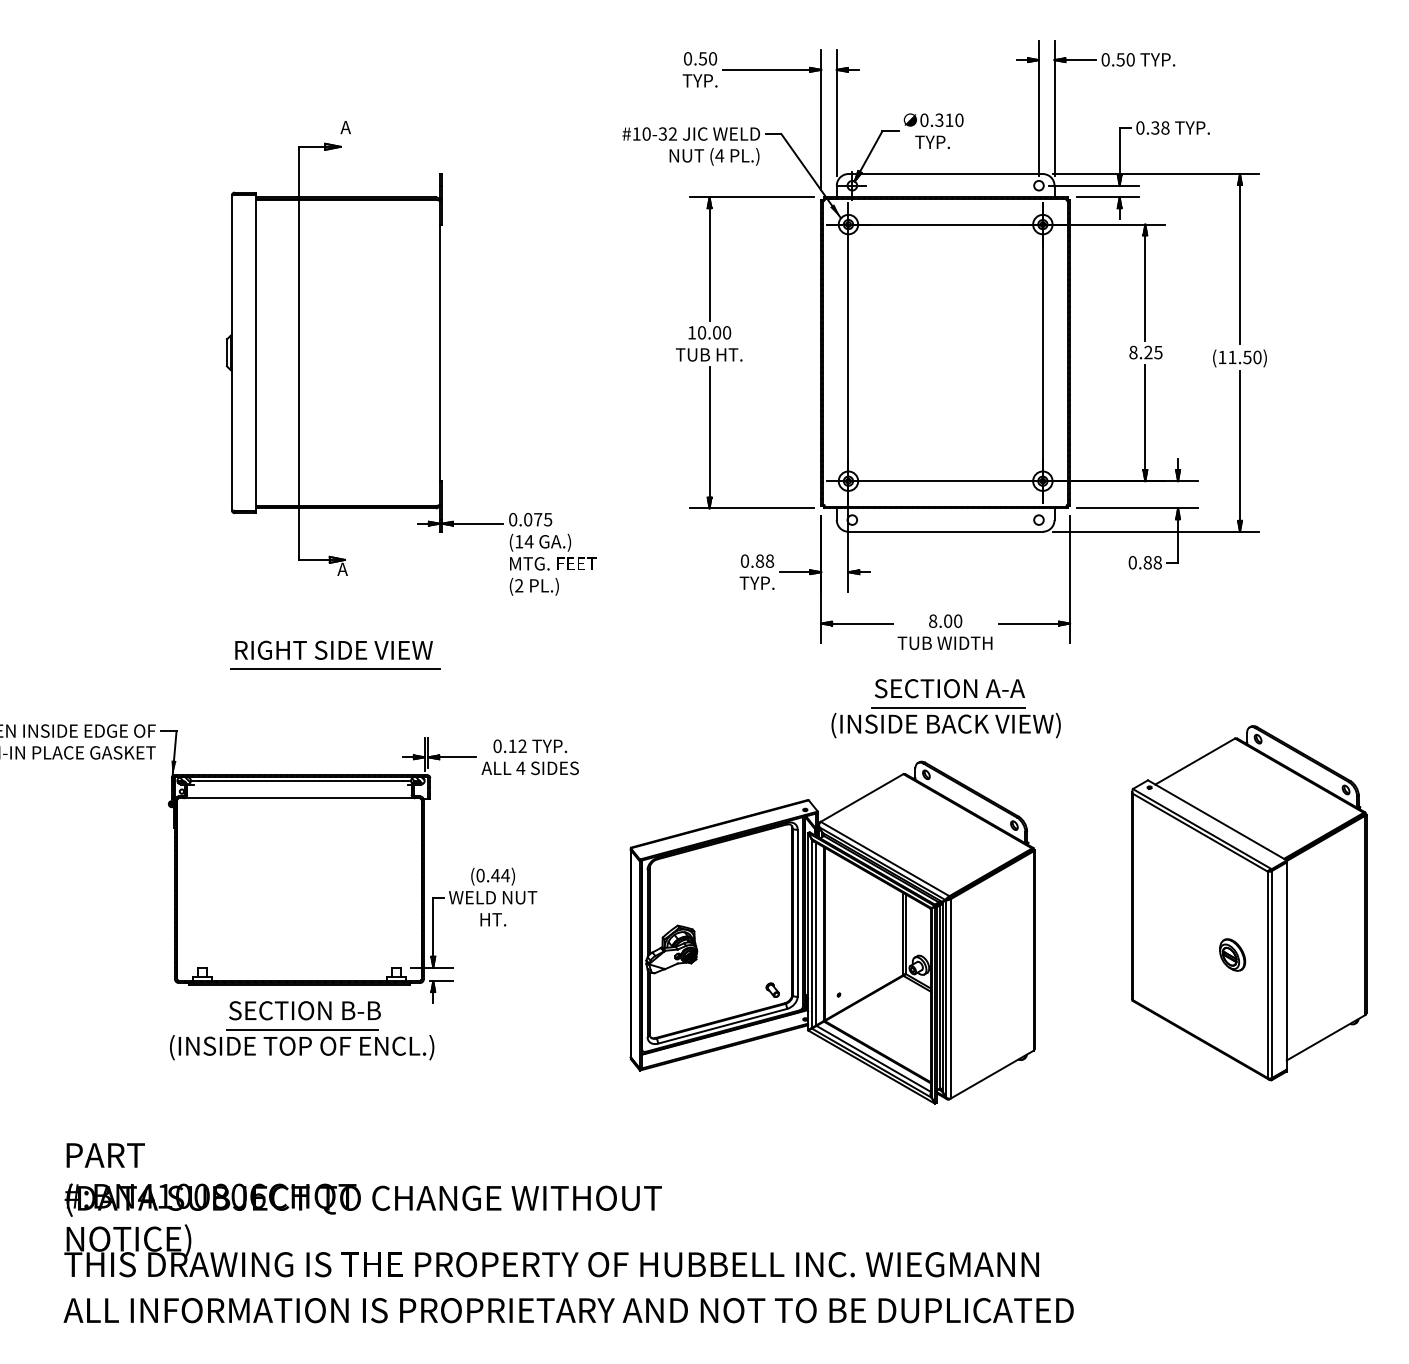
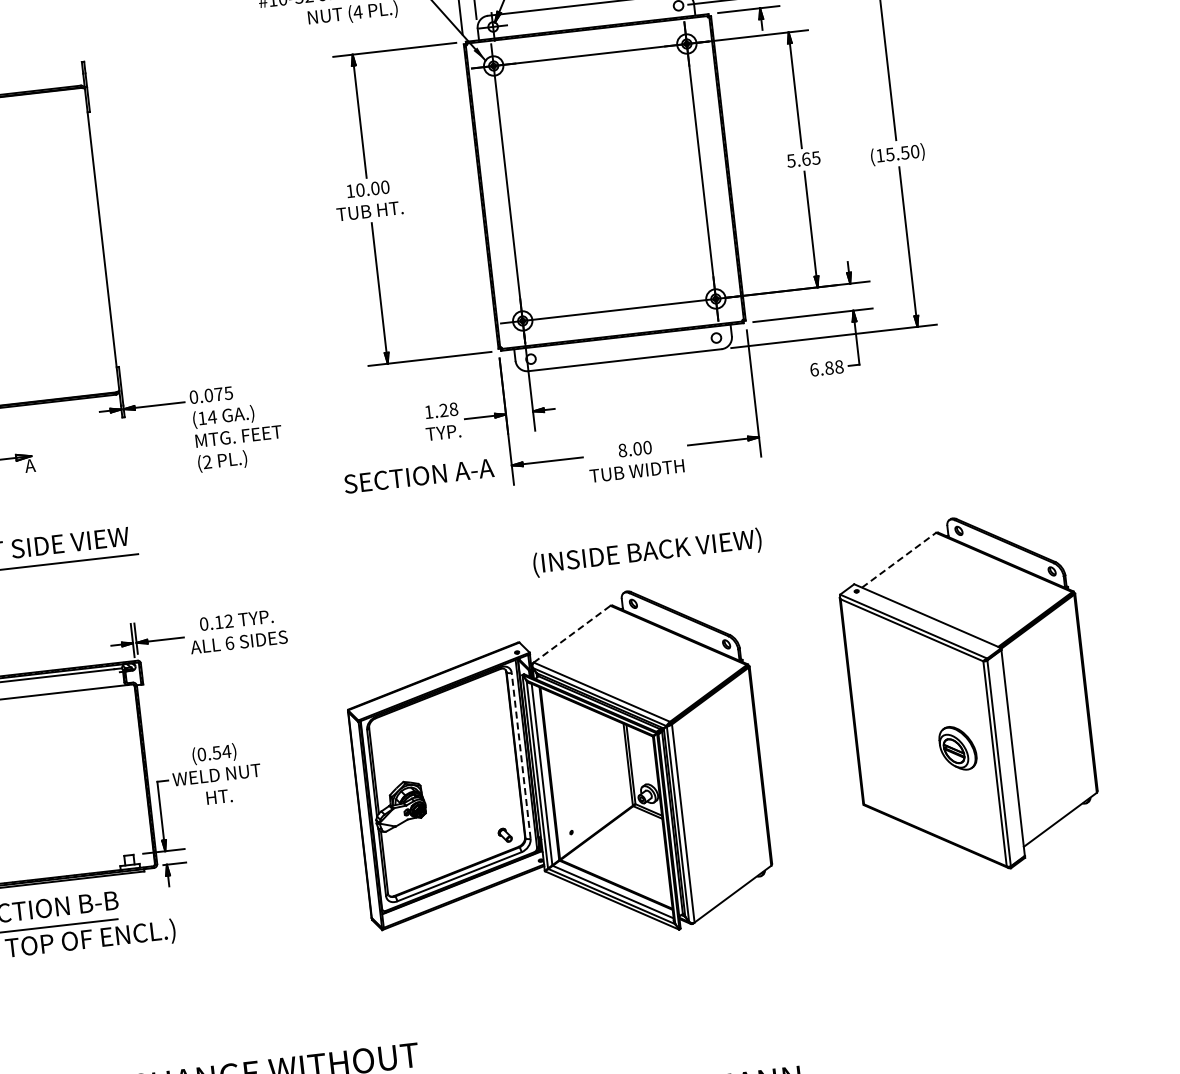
text: (1140, 352) -> (798, 160), 8.25 -> 5.65
text: (1232, 357) -> (890, 154), (11.50) -> (15.50)
text: (752, 560) -> (436, 410), 0.88 -> 1.28
text: (1132, 562) -> (814, 369), 0.88 -> 6.88
text: (949, 688) -> (418, 476), moved
line: (948, 707) -> (647, 534), removed
line: (1195, 761) -> (899, 560), solid -> dashed
text: (520, 768) -> (229, 643), 4 -> 6
line: (862, 798) -> (572, 634), solid -> dashed
text: (495, 875) -> (216, 752), (0.44) -> (0.54)
line: (797, 913) -> (521, 756), solid -> dashed
part: (1232, 954) -> (957, 747), size x1.4

